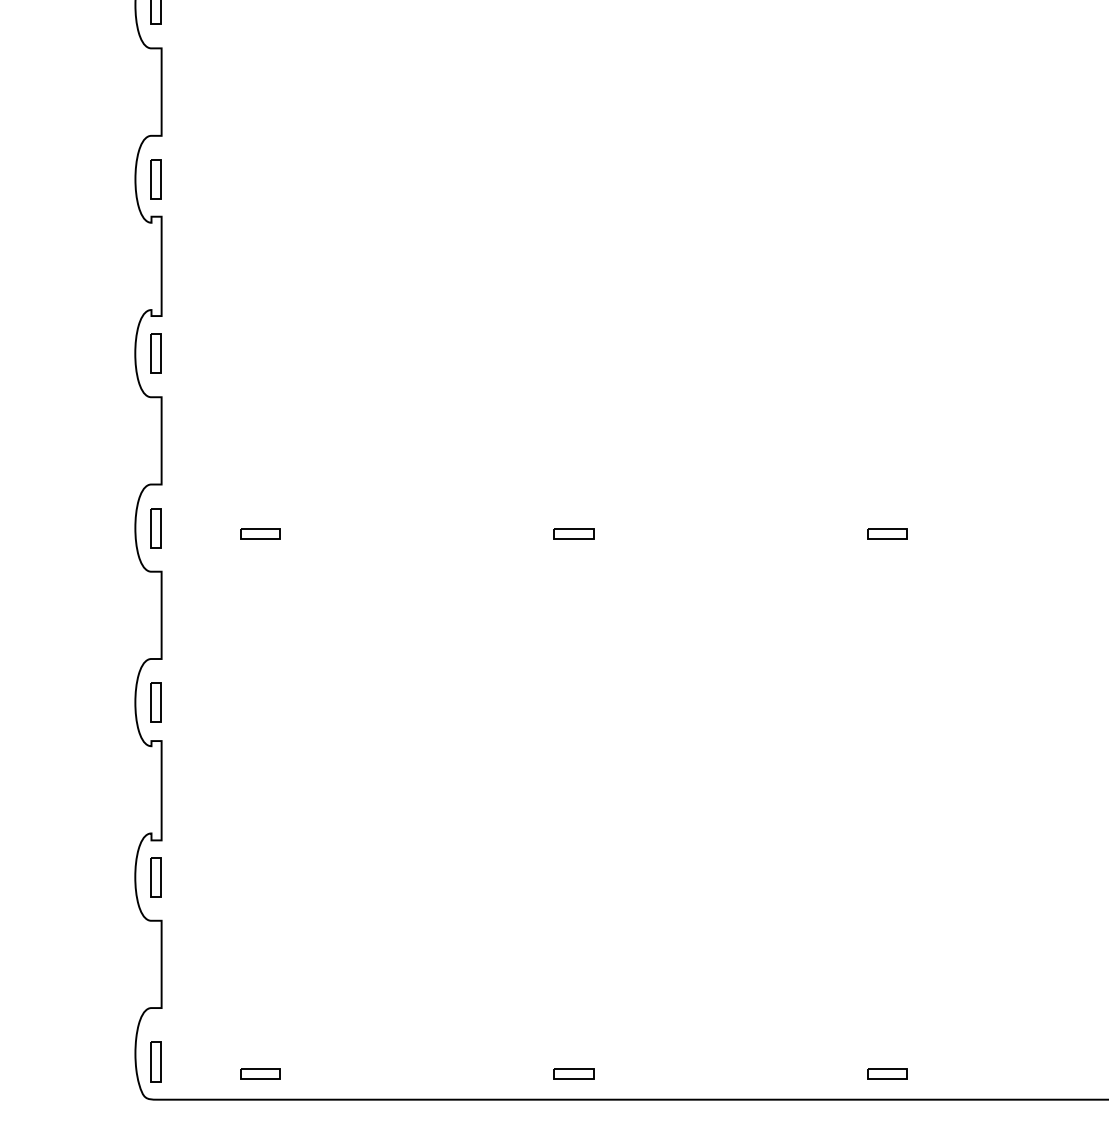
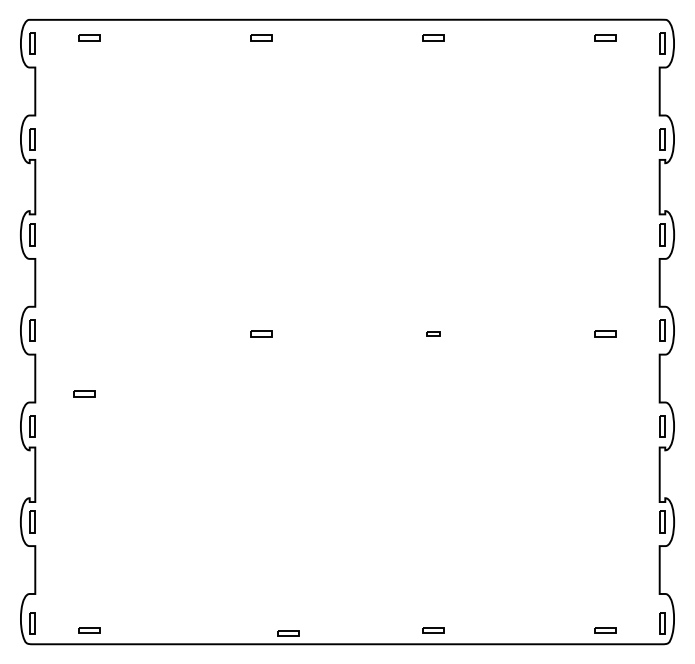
part: (260, 533) -> (84, 393), moved
part: (887, 533) -> (433, 333), size x0.6
part: (573, 1074) -> (288, 633), moved

